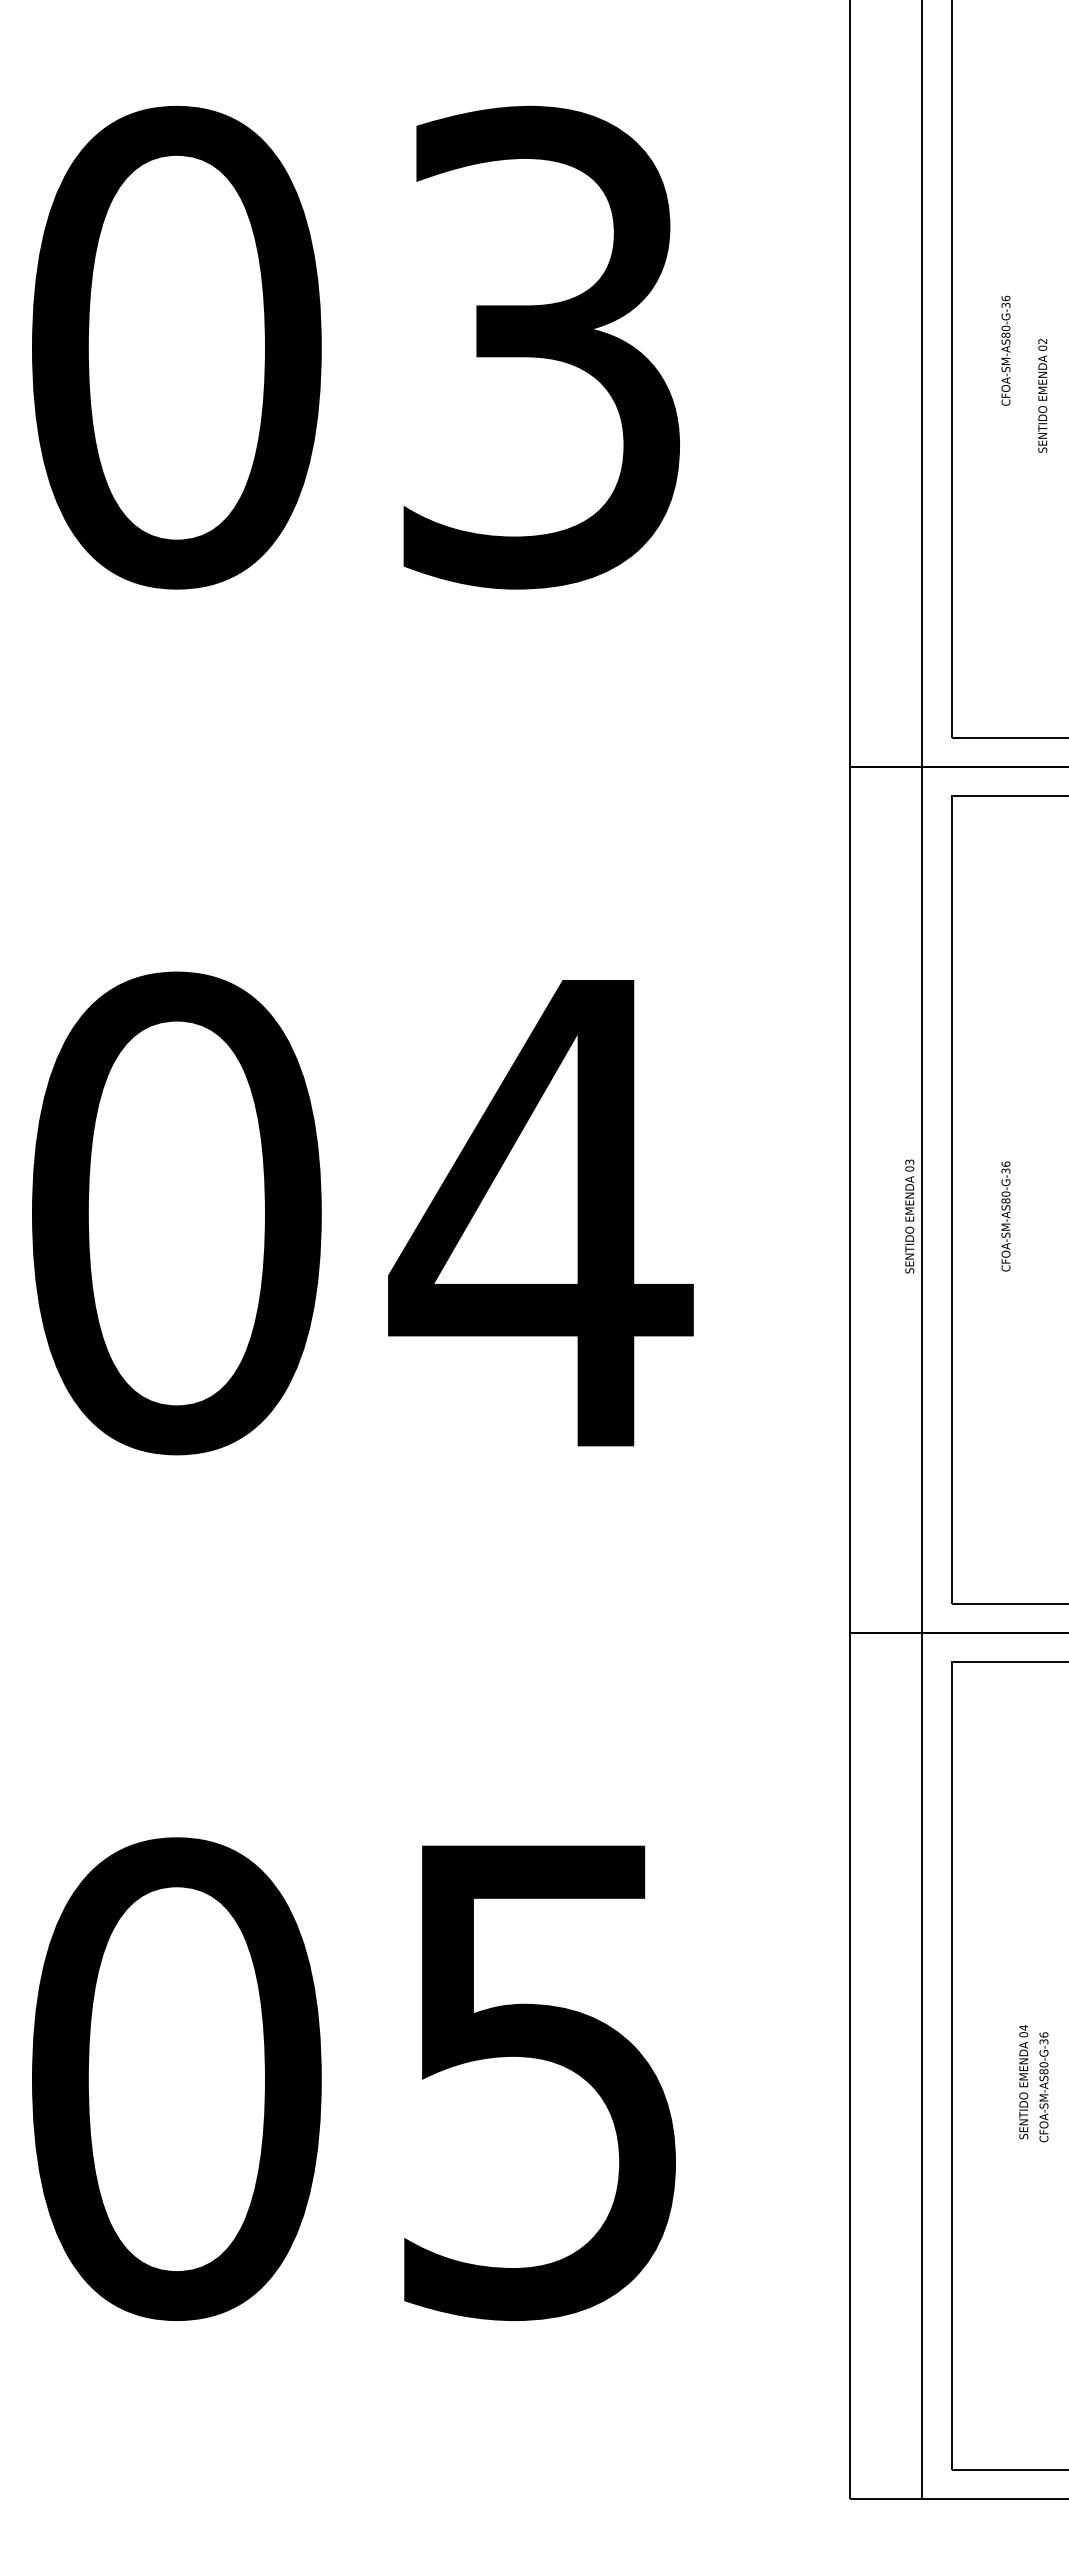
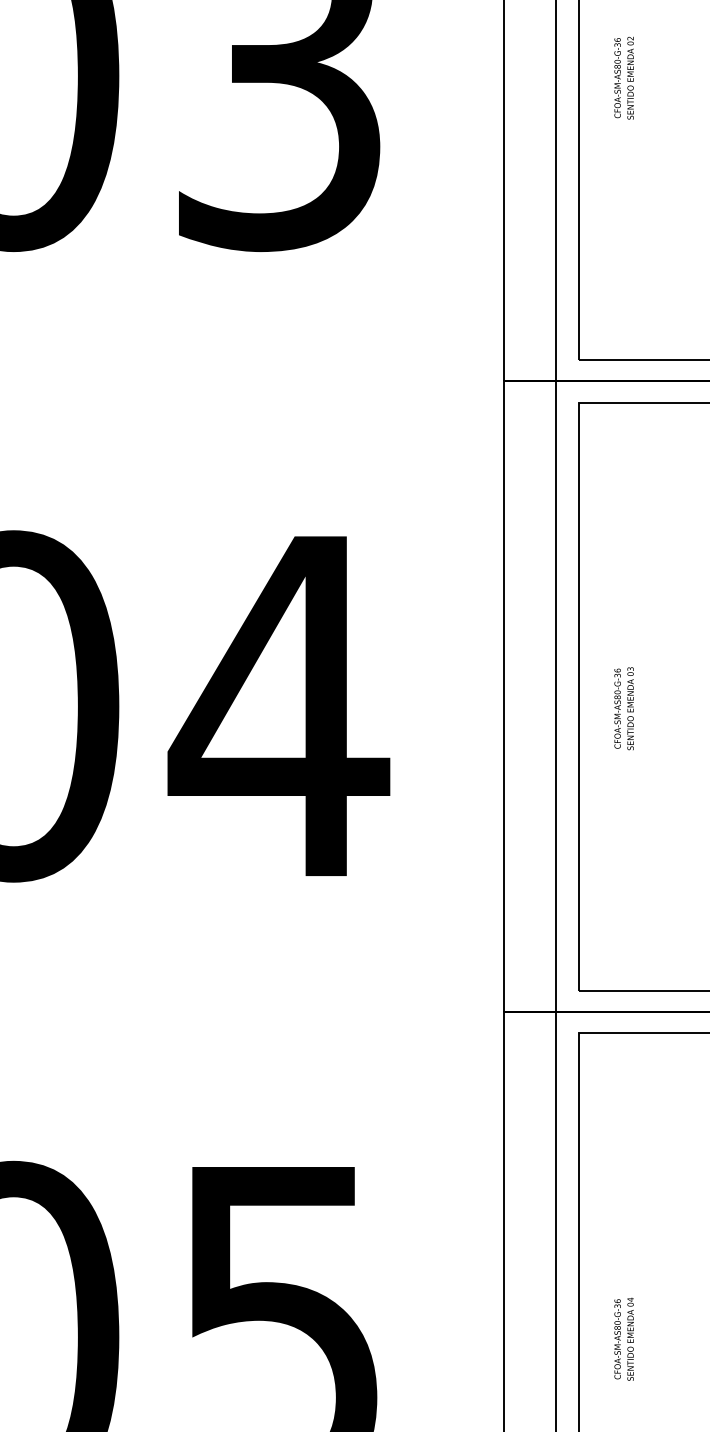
text: (1042, 395) -> (630, 77), moved
text: (909, 1216) -> (630, 708), moved
text: (1043, 2087) -> (617, 1339), moved

